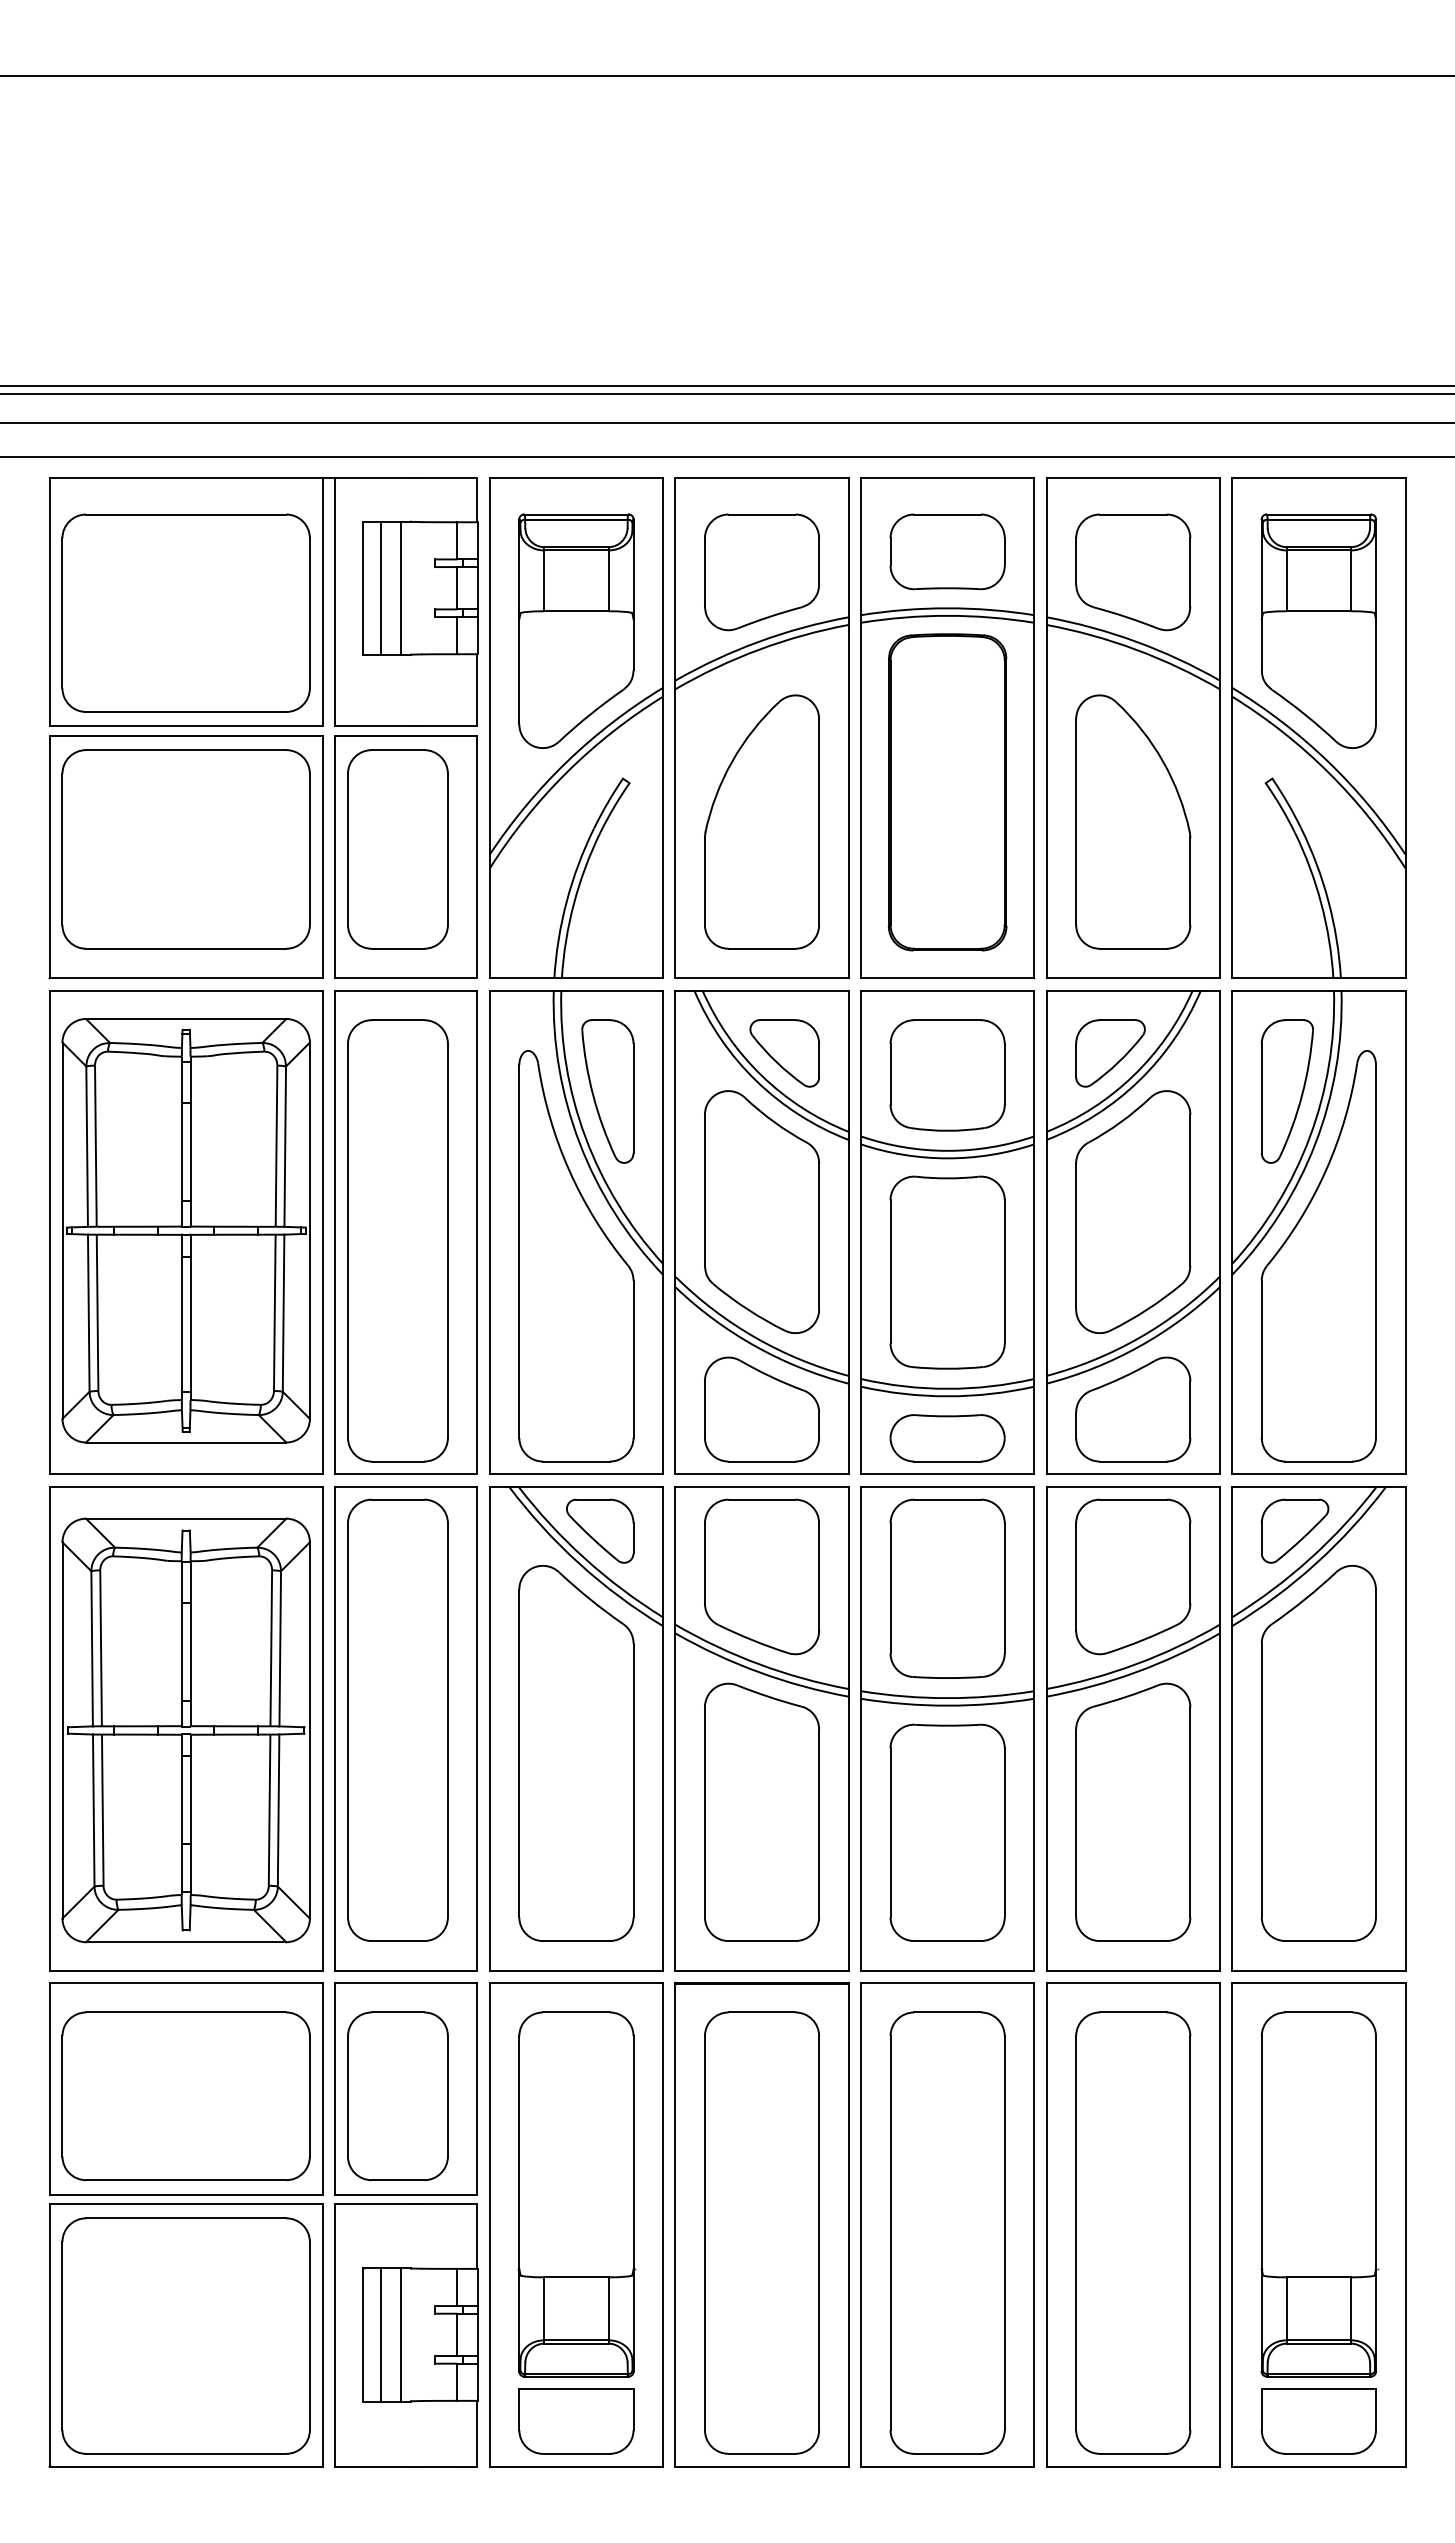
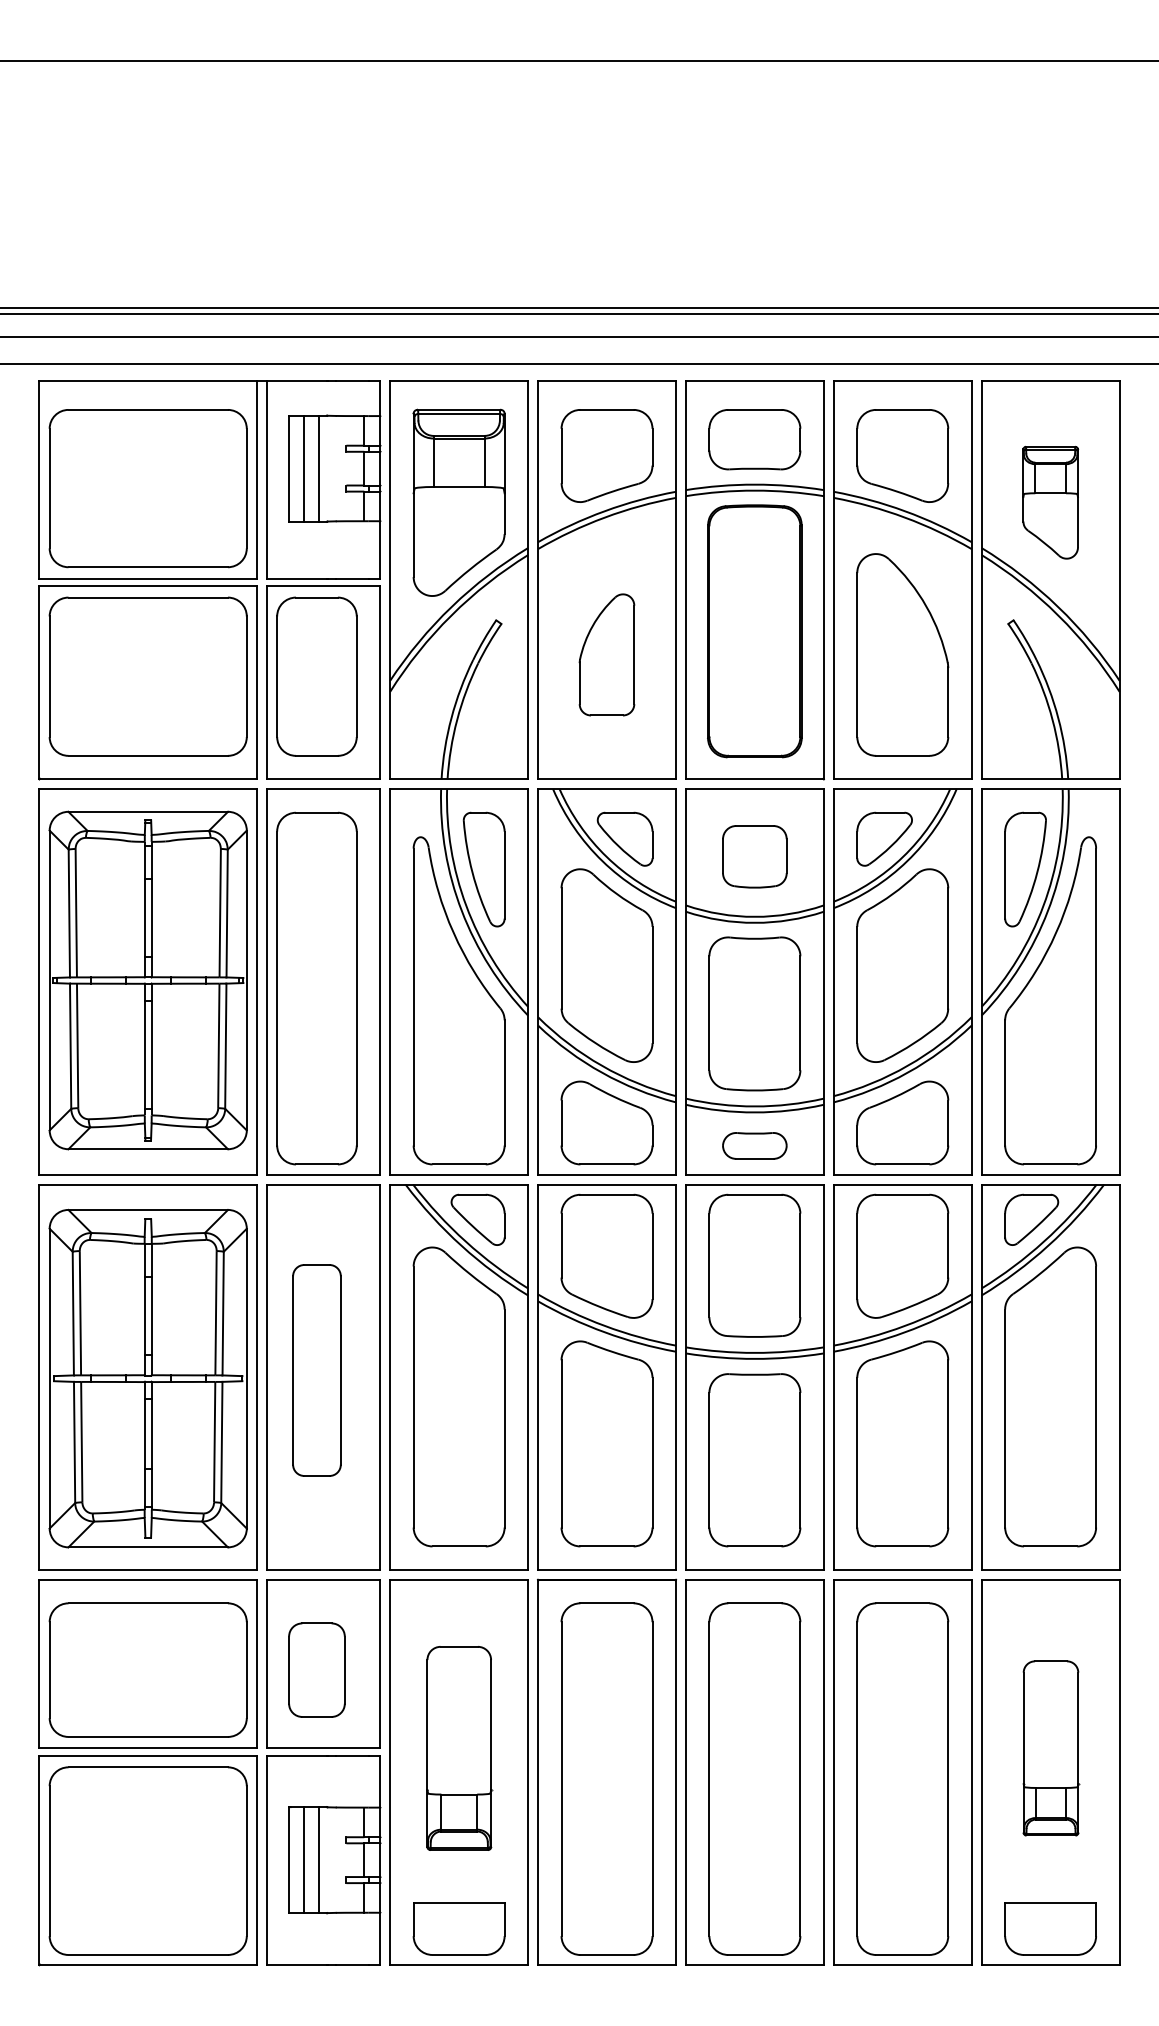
part: (1318, 630) -> (1050, 502), size x0.6
part: (761, 821) -> (606, 654), size x0.6
part: (947, 1075) -> (754, 856), size x0.7
part: (947, 1438) -> (754, 1146), size x0.7
part: (397, 1719) -> (316, 1369), size x0.6
part: (397, 2096) -> (316, 1670), size x0.7
part: (576, 2194) -> (459, 1748), size x0.7
part: (1319, 2194) -> (1051, 1748), size x0.6

